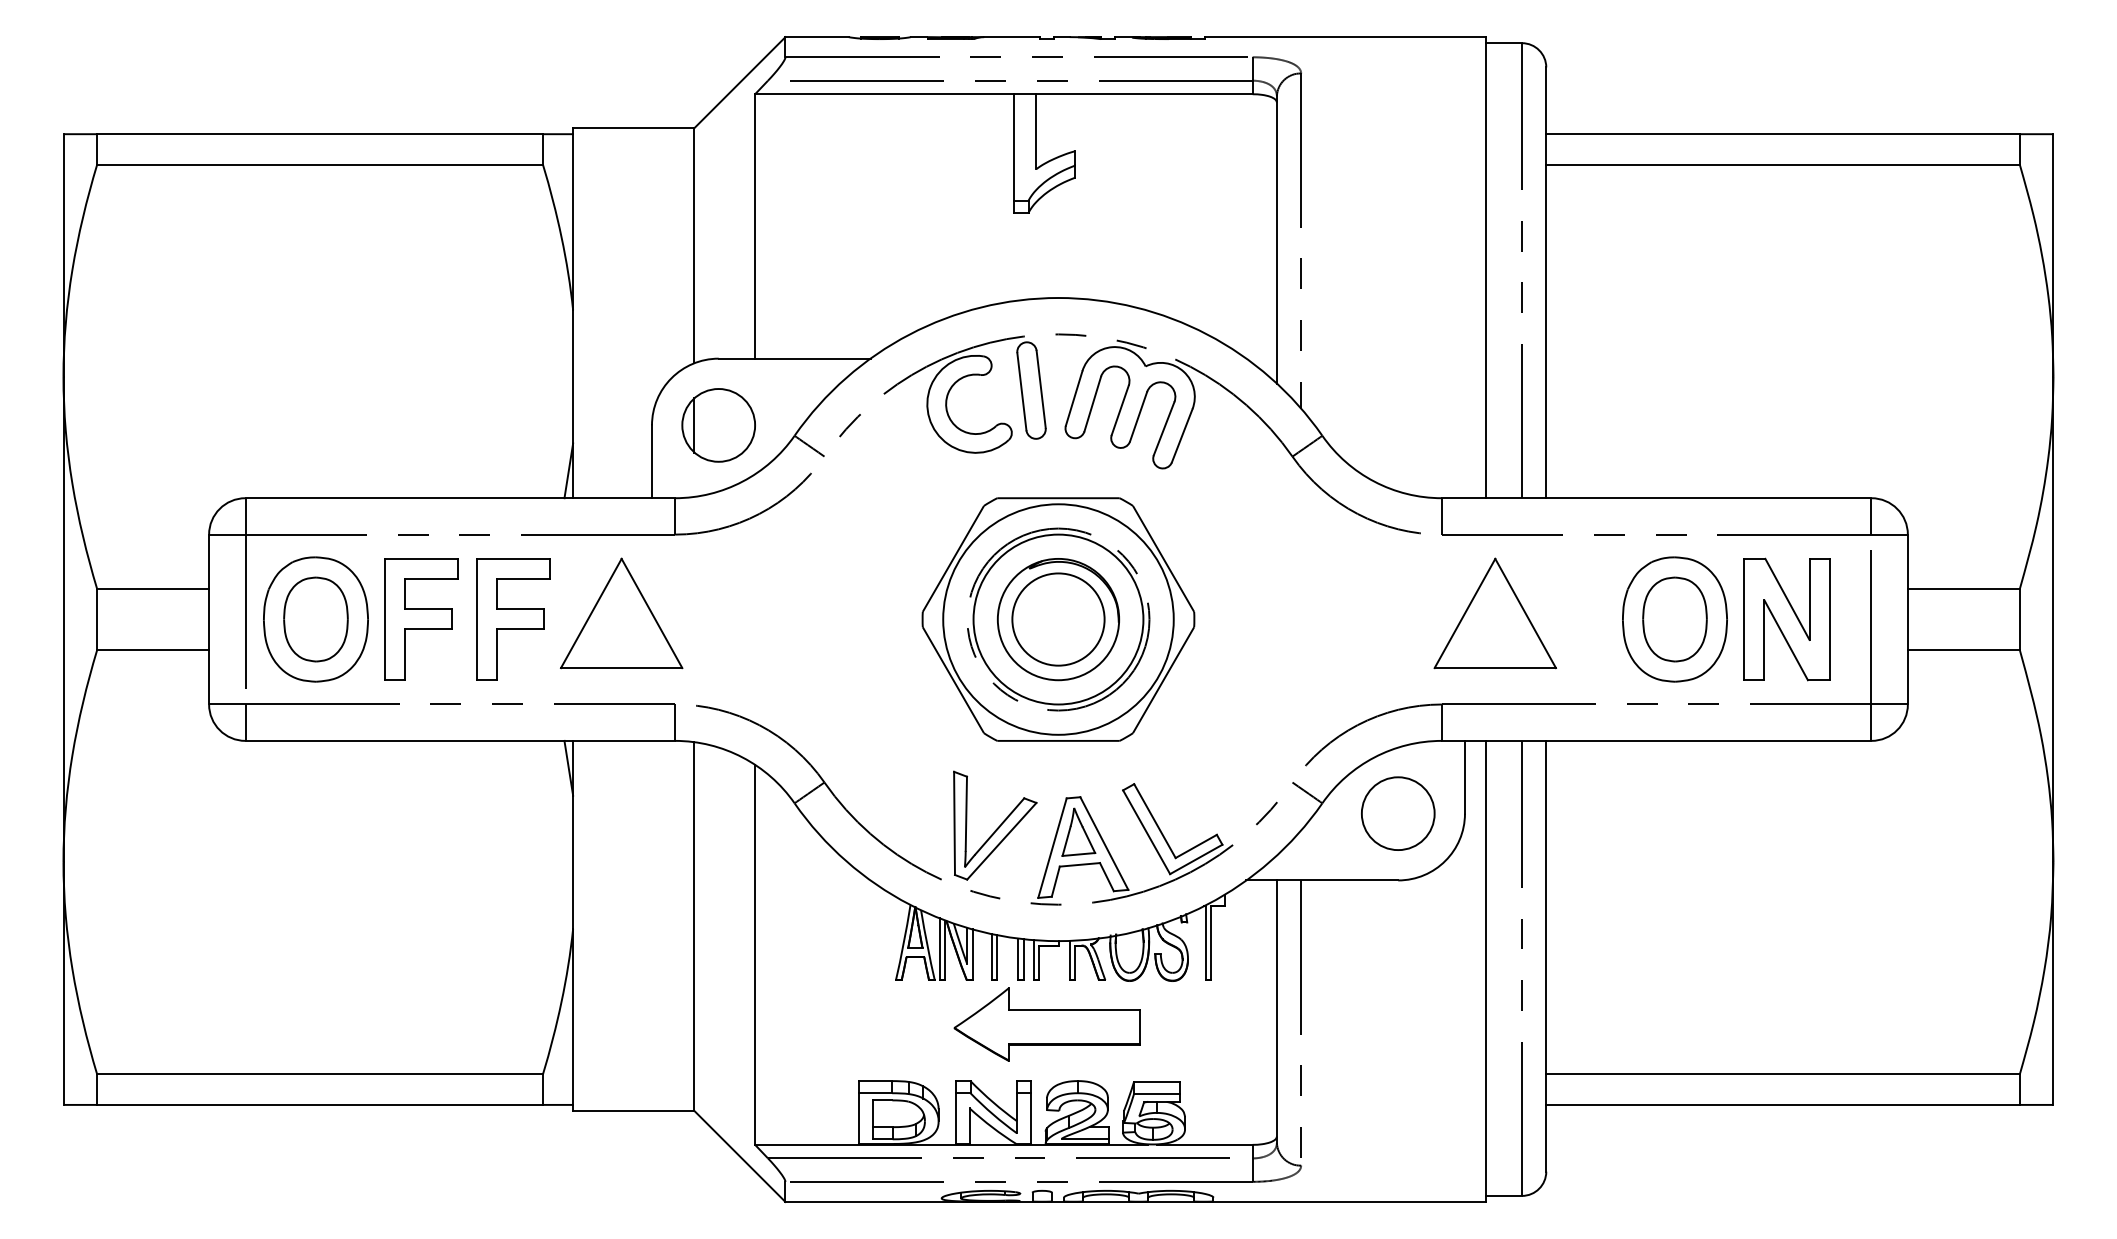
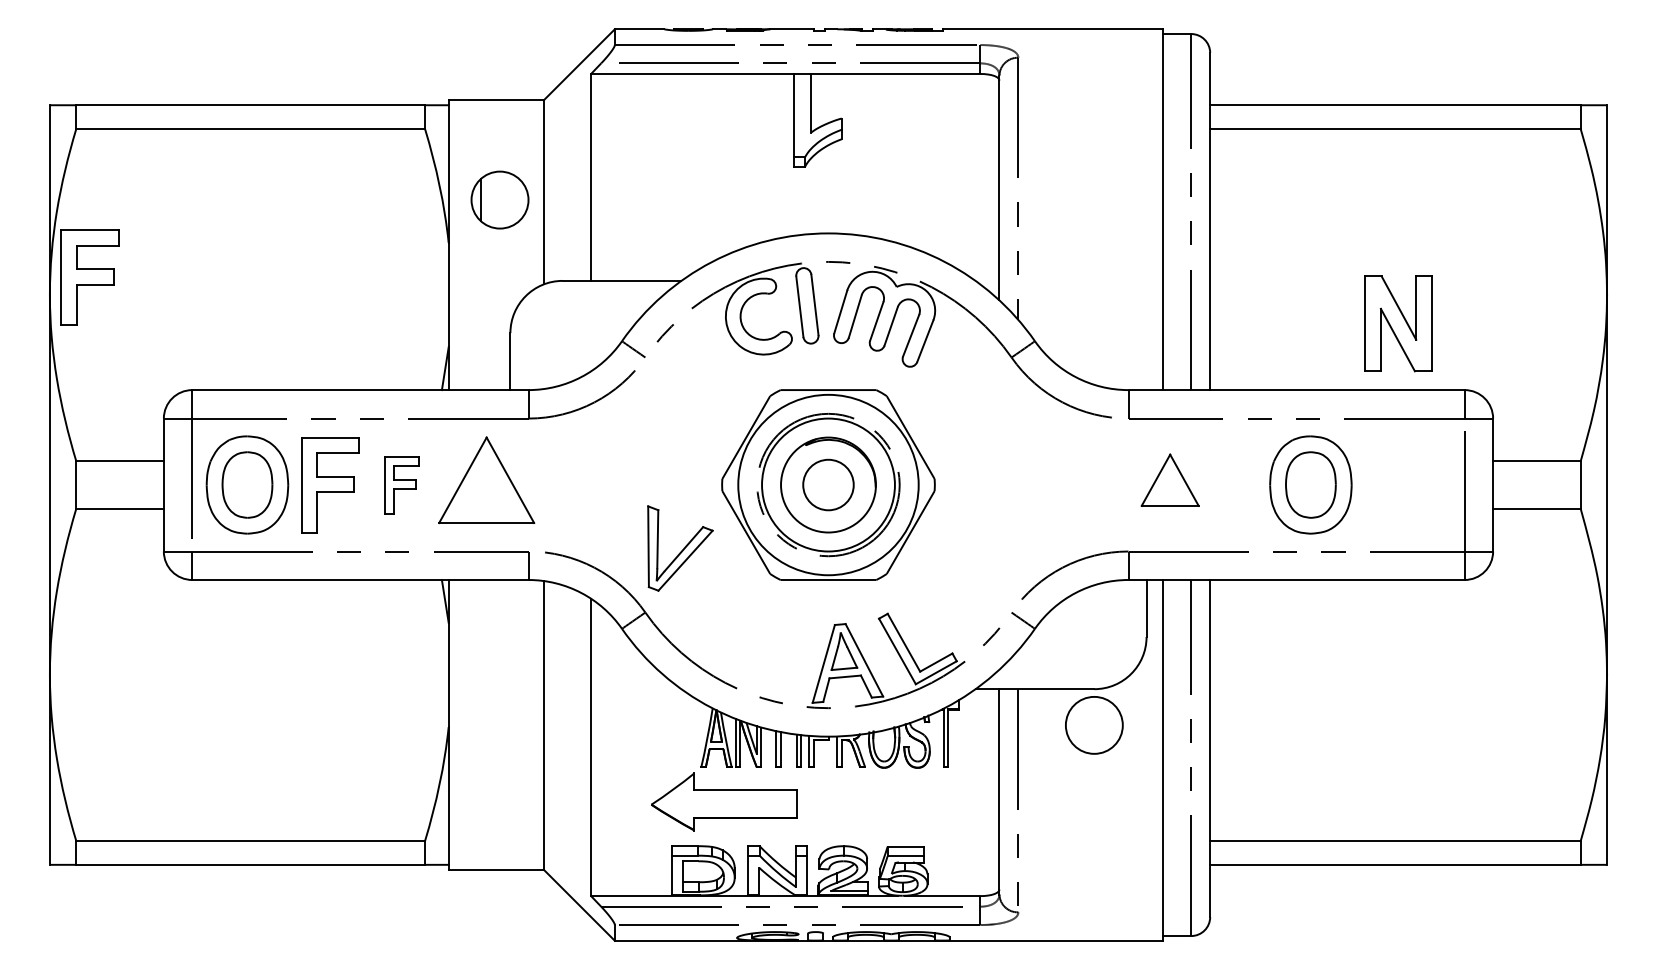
part: (114, 354) -> (89, 277), added
part: (718, 425) -> (499, 200), moved
part: (1494, 613) -> (1169, 480), size x0.6
part: (513, 619) -> (402, 485), size x0.6
circle: (1058, 619) -> (828, 485), size x0.7
part: (1786, 619) -> (1398, 323), moved
circle: (1398, 813) -> (1094, 725), moved
part: (995, 825) -> (680, 548), moved
part: (1046, 1024) -> (723, 801), moved

